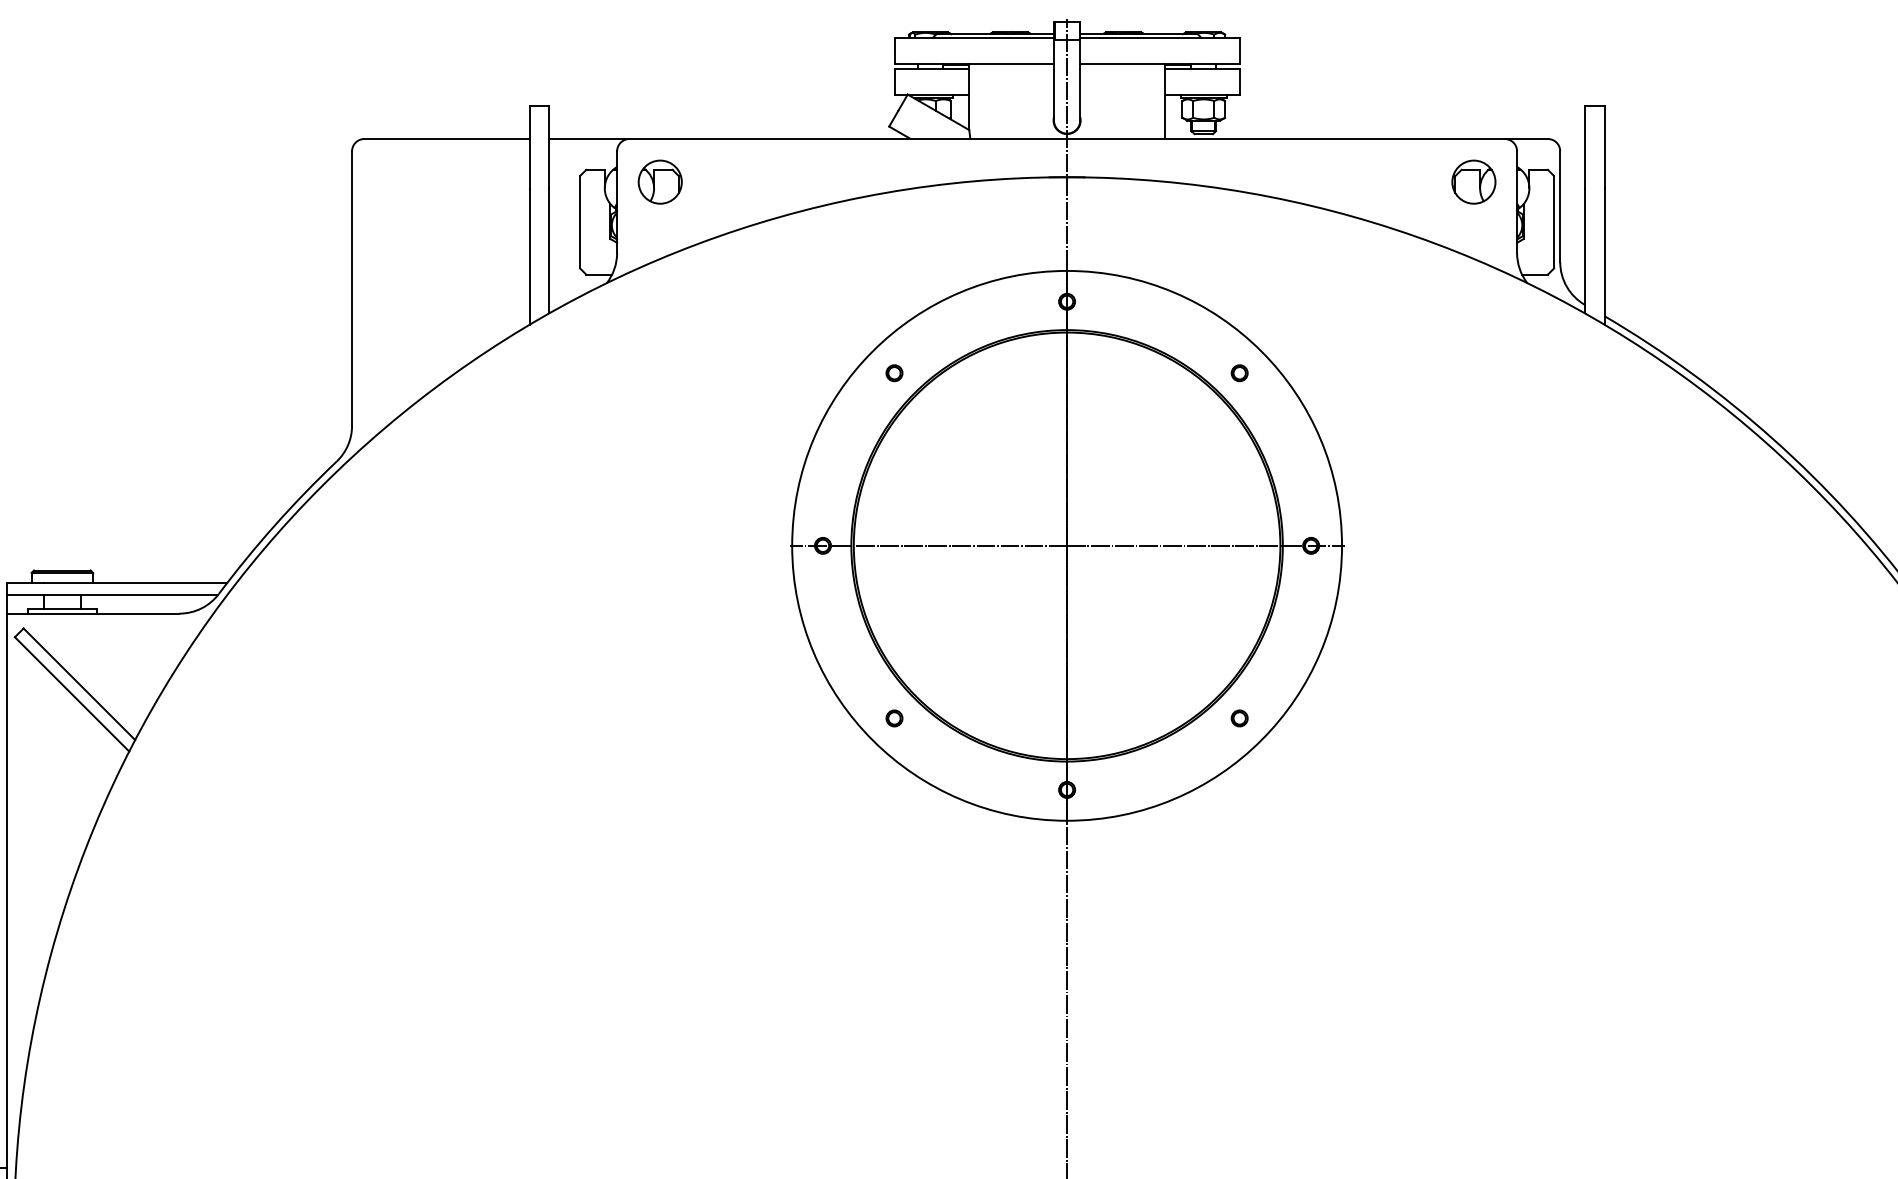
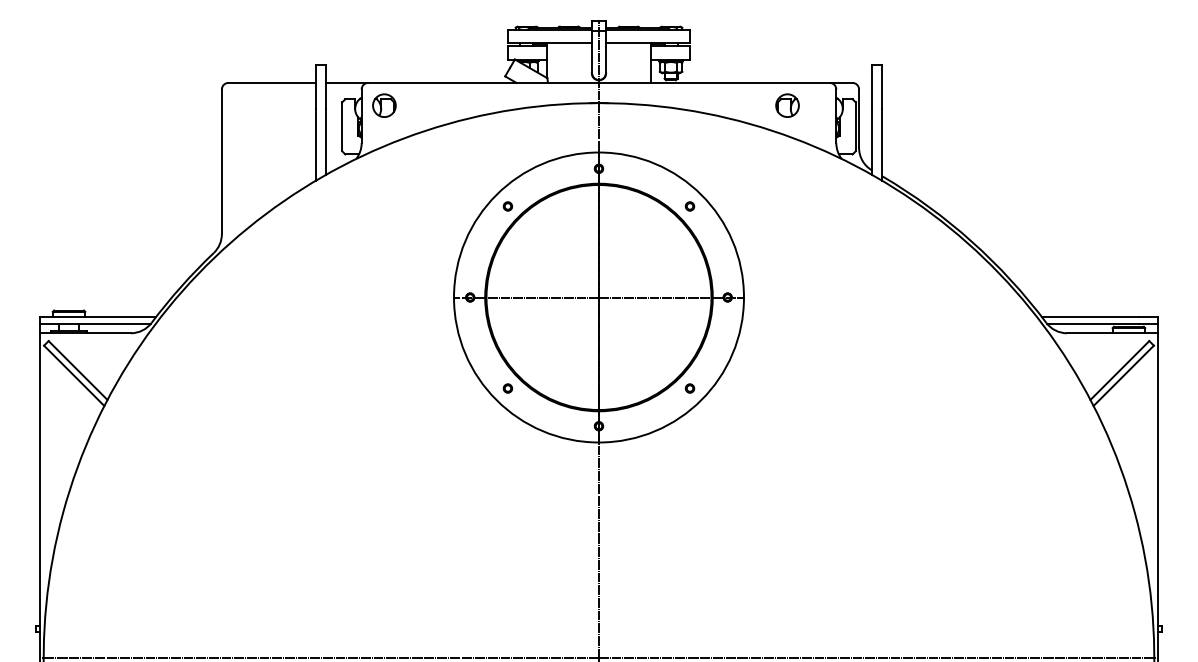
part: (1473, 181) -> (787, 105), moved

